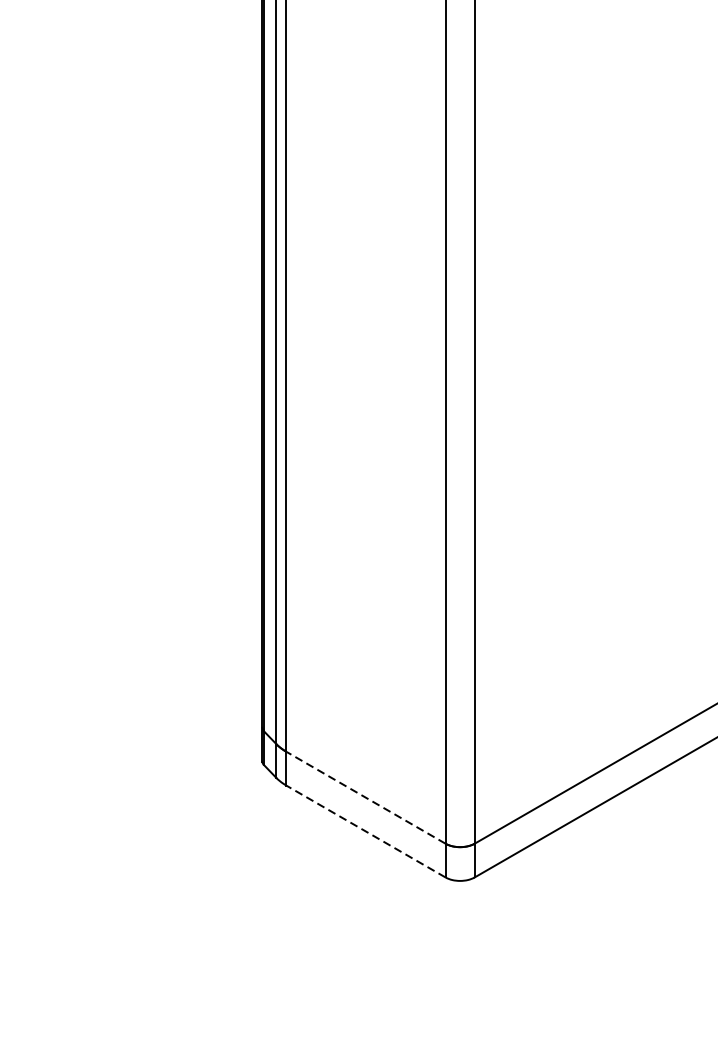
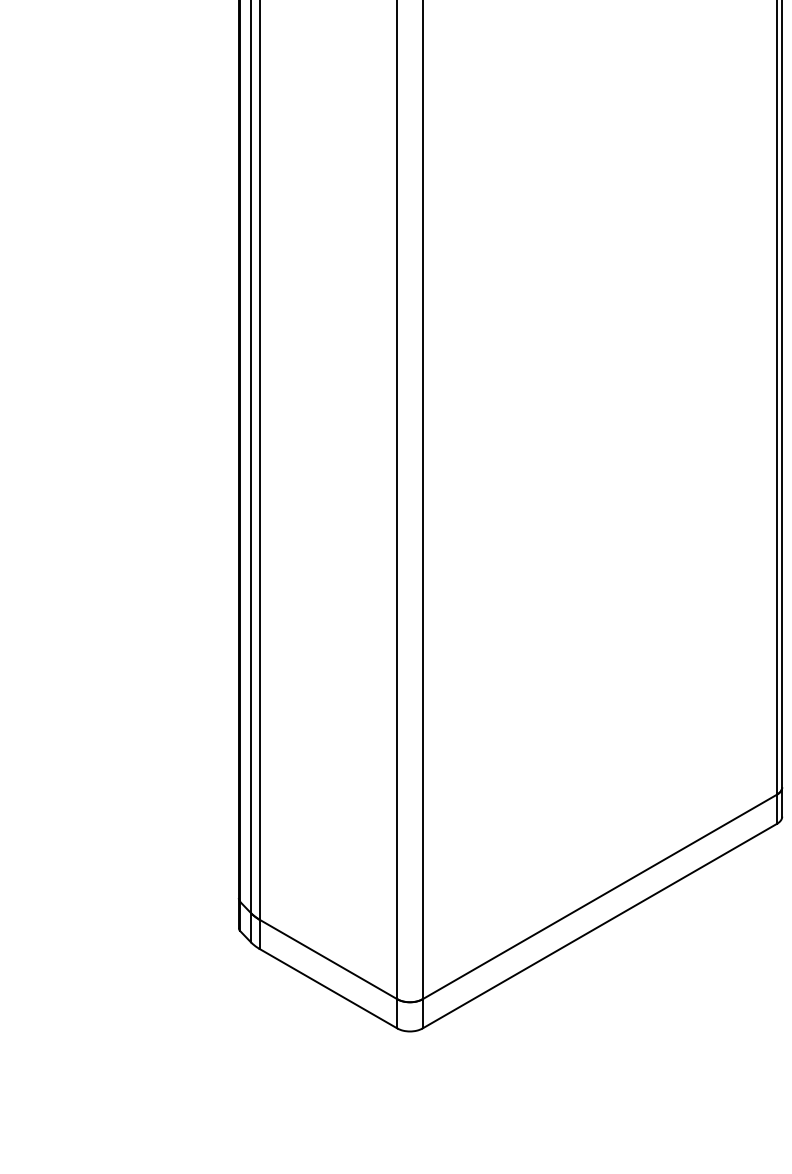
line: (365, 797) -> (328, 959), dashed -> solid
line: (365, 831) -> (328, 988), dashed -> solid

